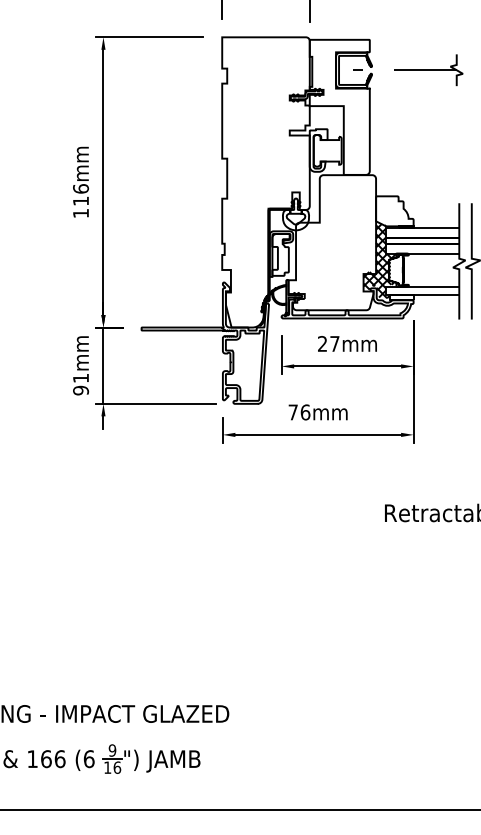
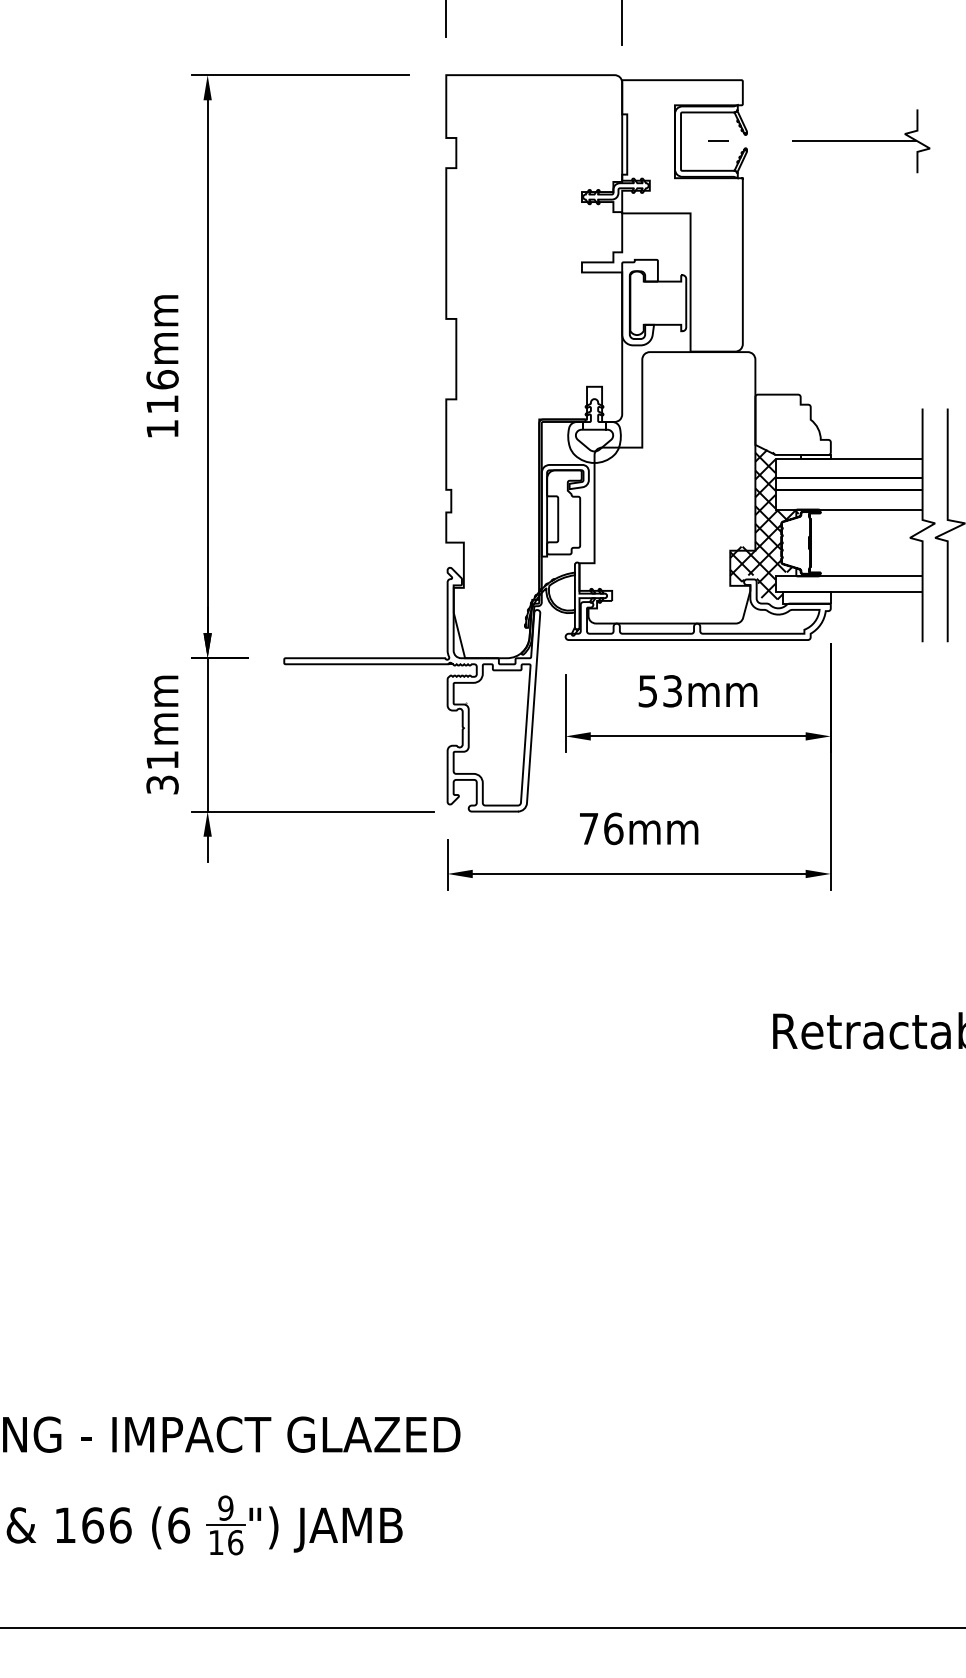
text: (328, 343) -> (659, 690), 27mm -> 53mm
text: (80, 390) -> (161, 784), 91mm -> 31mm

